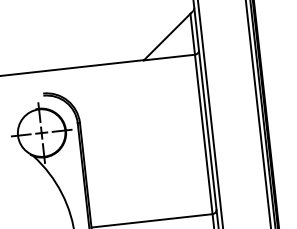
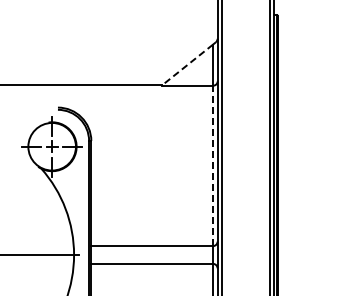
line: (167, 37) -> (187, 65), solid -> dashed
line: (204, 134) -> (213, 165), solid -> dashed

